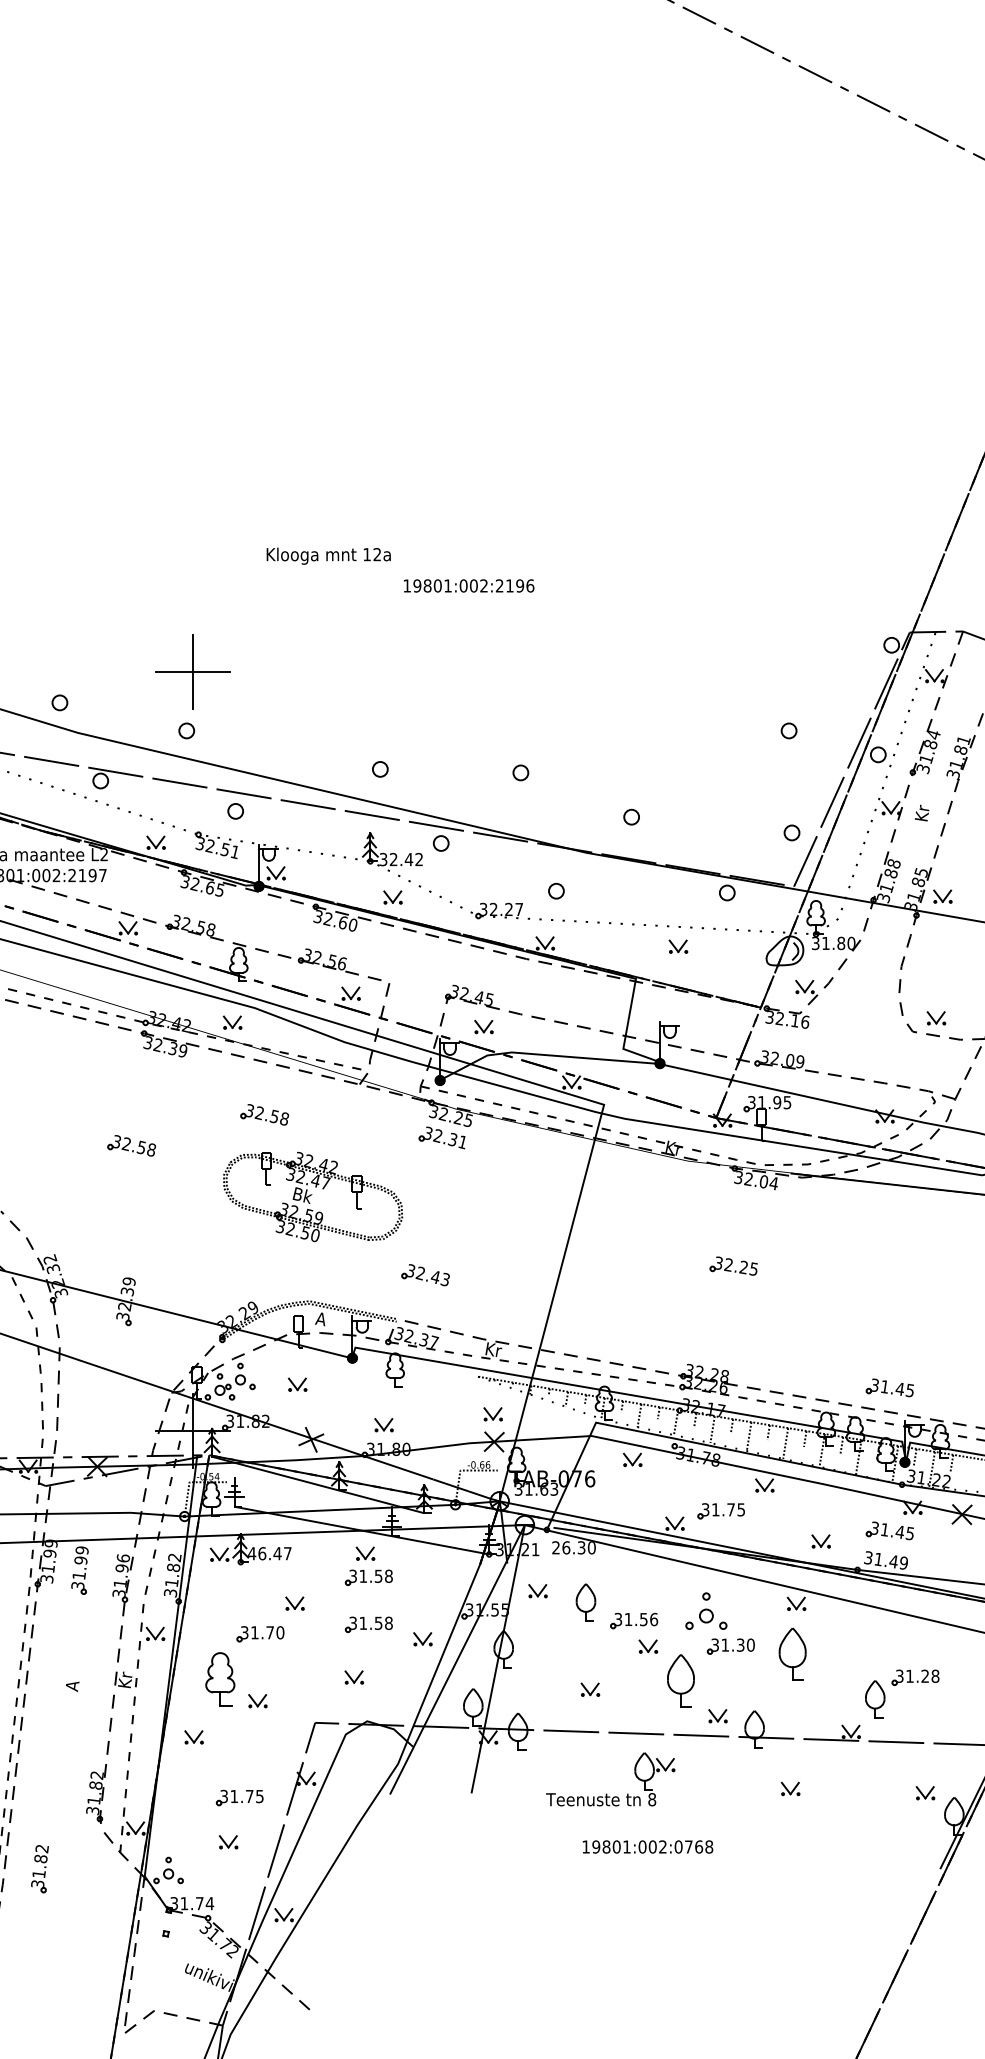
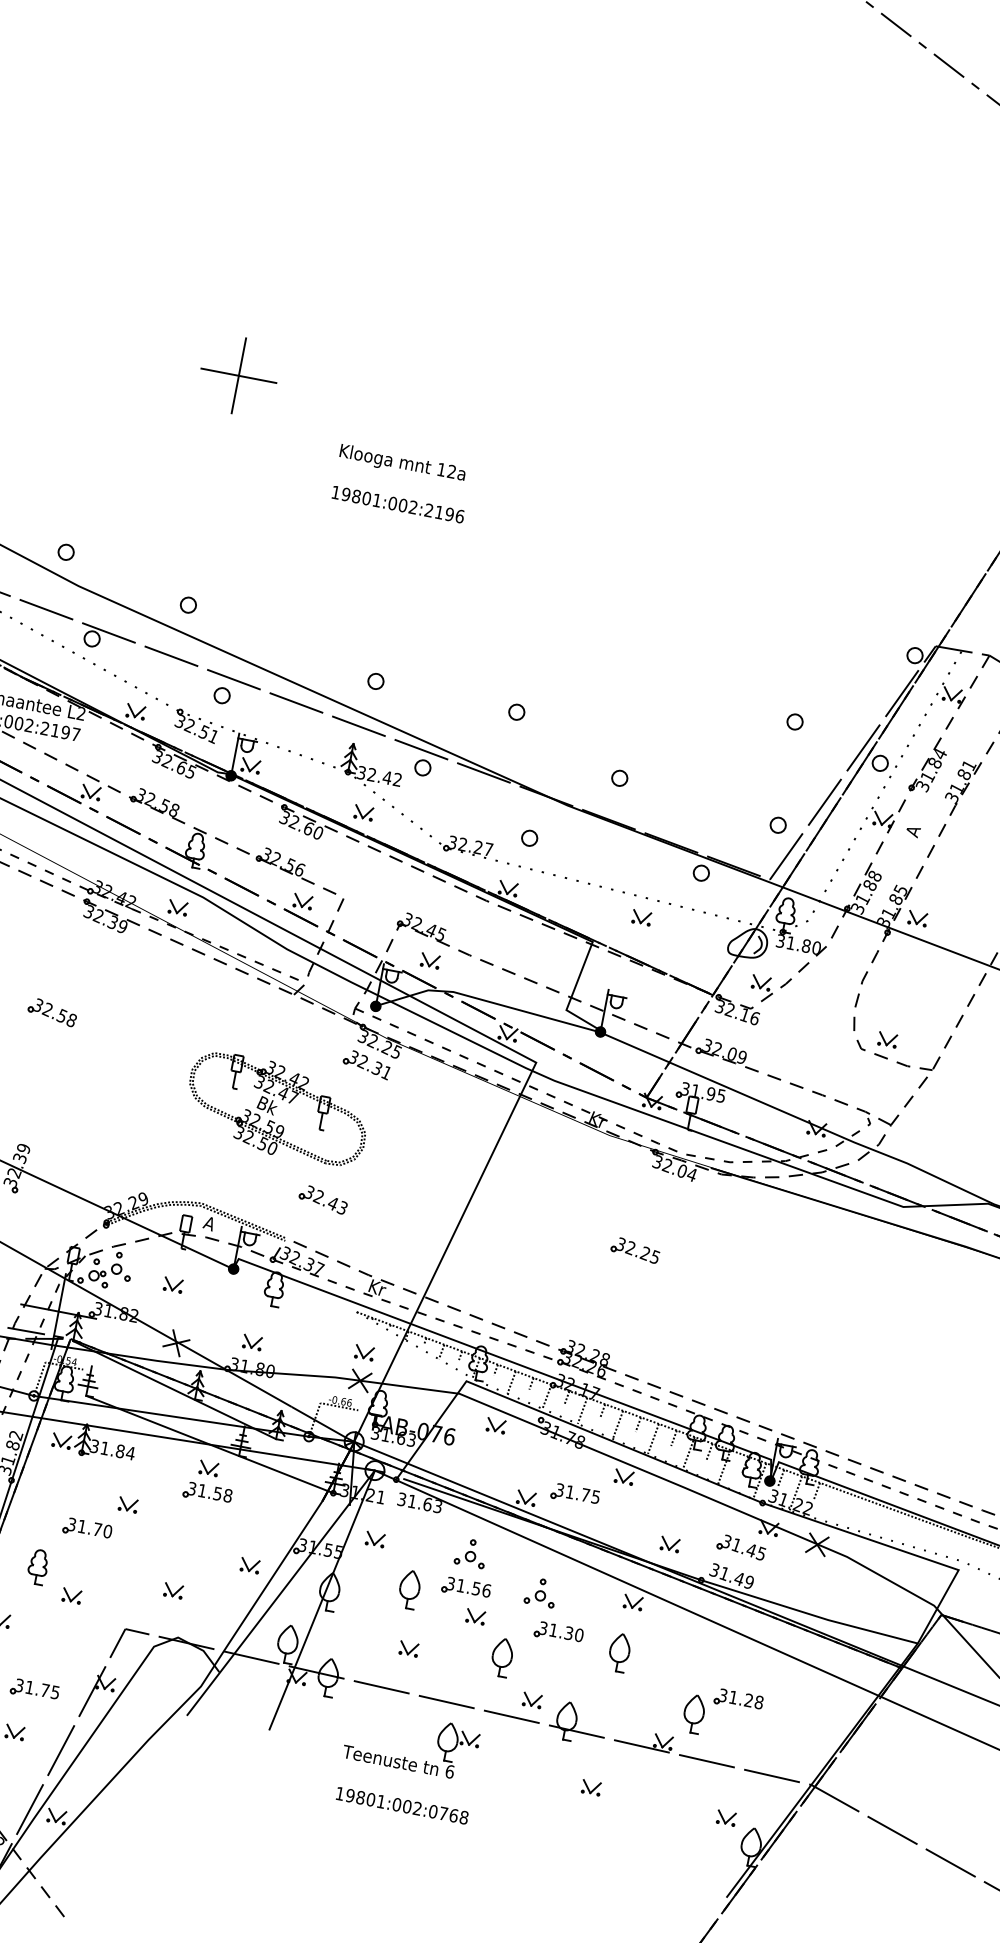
text: (328, 555) -> (402, 463), moved
text: (469, 585) -> (398, 504), moved
part: (192, 671) -> (238, 375), moved
text: (921, 812) -> (912, 829), Kr -> A
part: (264, 1114) -> (192, 1006), removed
part: (313, 1197) -> (277, 1109), moved
part: (889, 1387) -> (768, 1402), removed
text: (573, 1547) -> (419, 1502), 26.30 -> 31.63
text: (269, 1553) -> (112, 1449), 46.47 -> 31.84
part: (632, 1585) -> (471, 1552), added
part: (585, 1602) -> (409, 1589), moved
part: (706, 1610) -> (541, 1591), size x0.71
part: (368, 1624) -> (198, 1540), removed
part: (792, 1654) -> (619, 1652), size x0.71
part: (219, 1679) -> (37, 1566), size x0.62
part: (681, 1680) -> (502, 1657), size x0.71
text: (652, 1799) -> (450, 1771), 8 -> 6
text: (647, 1846) -> (402, 1805), moved

